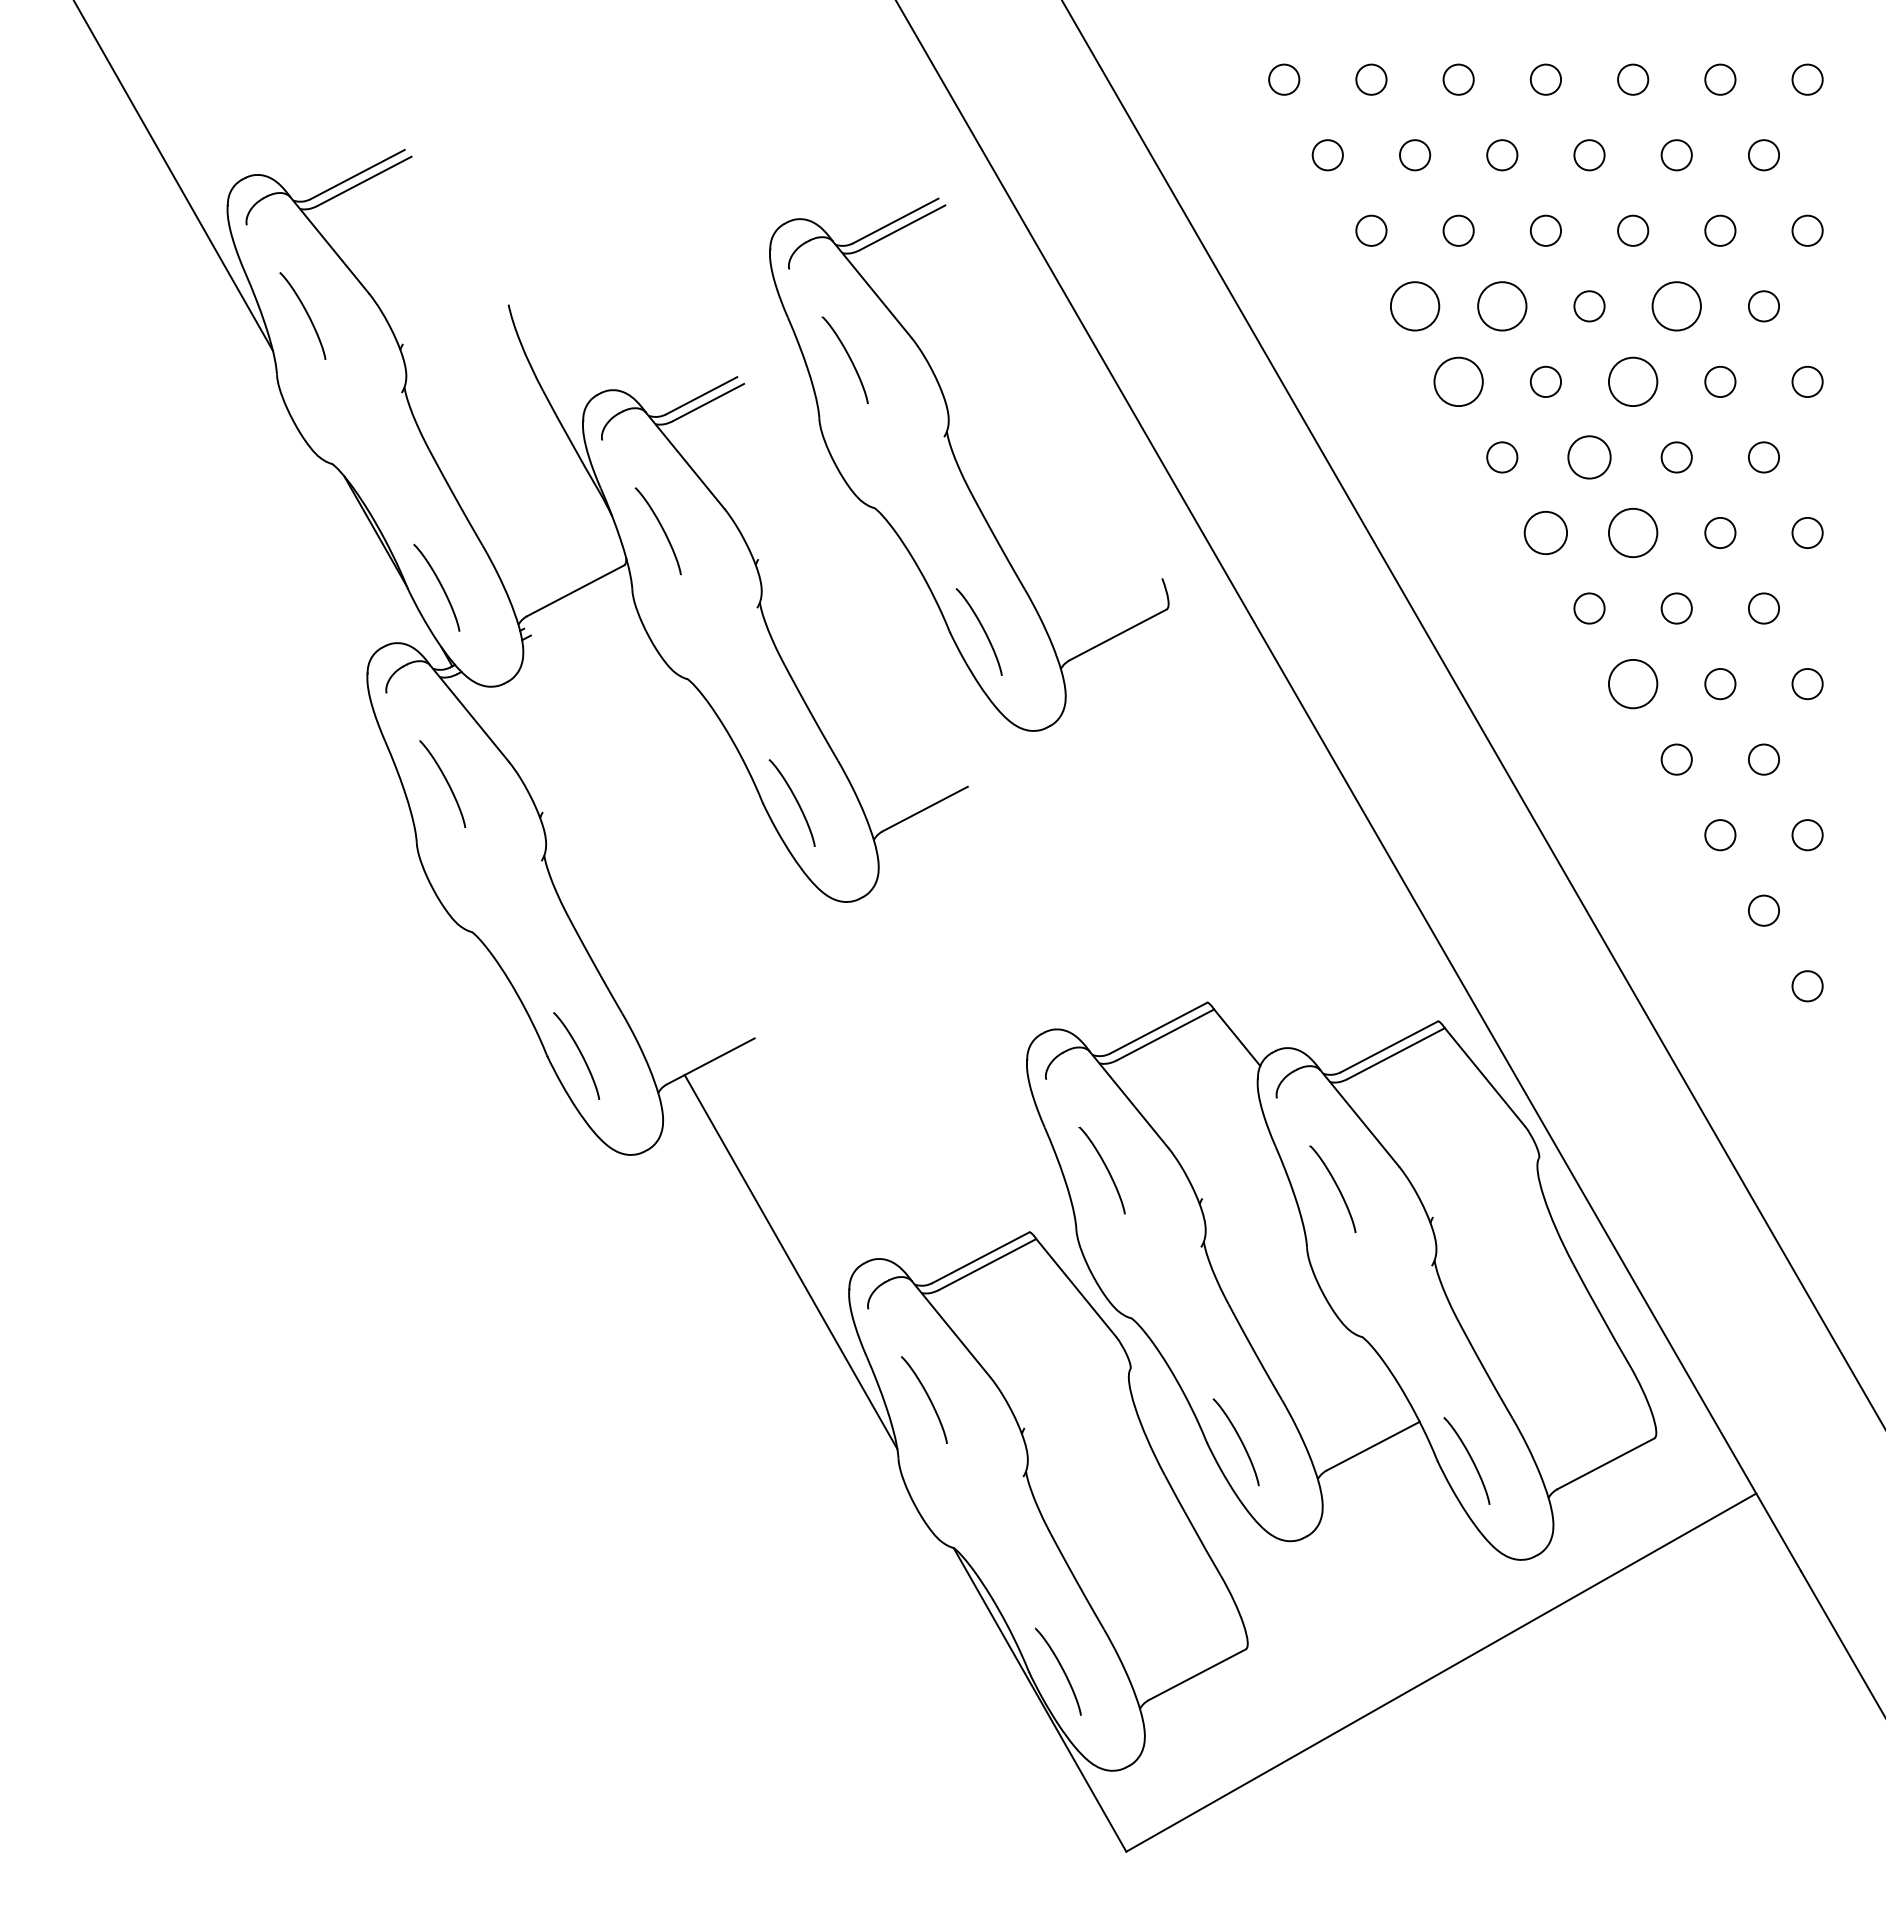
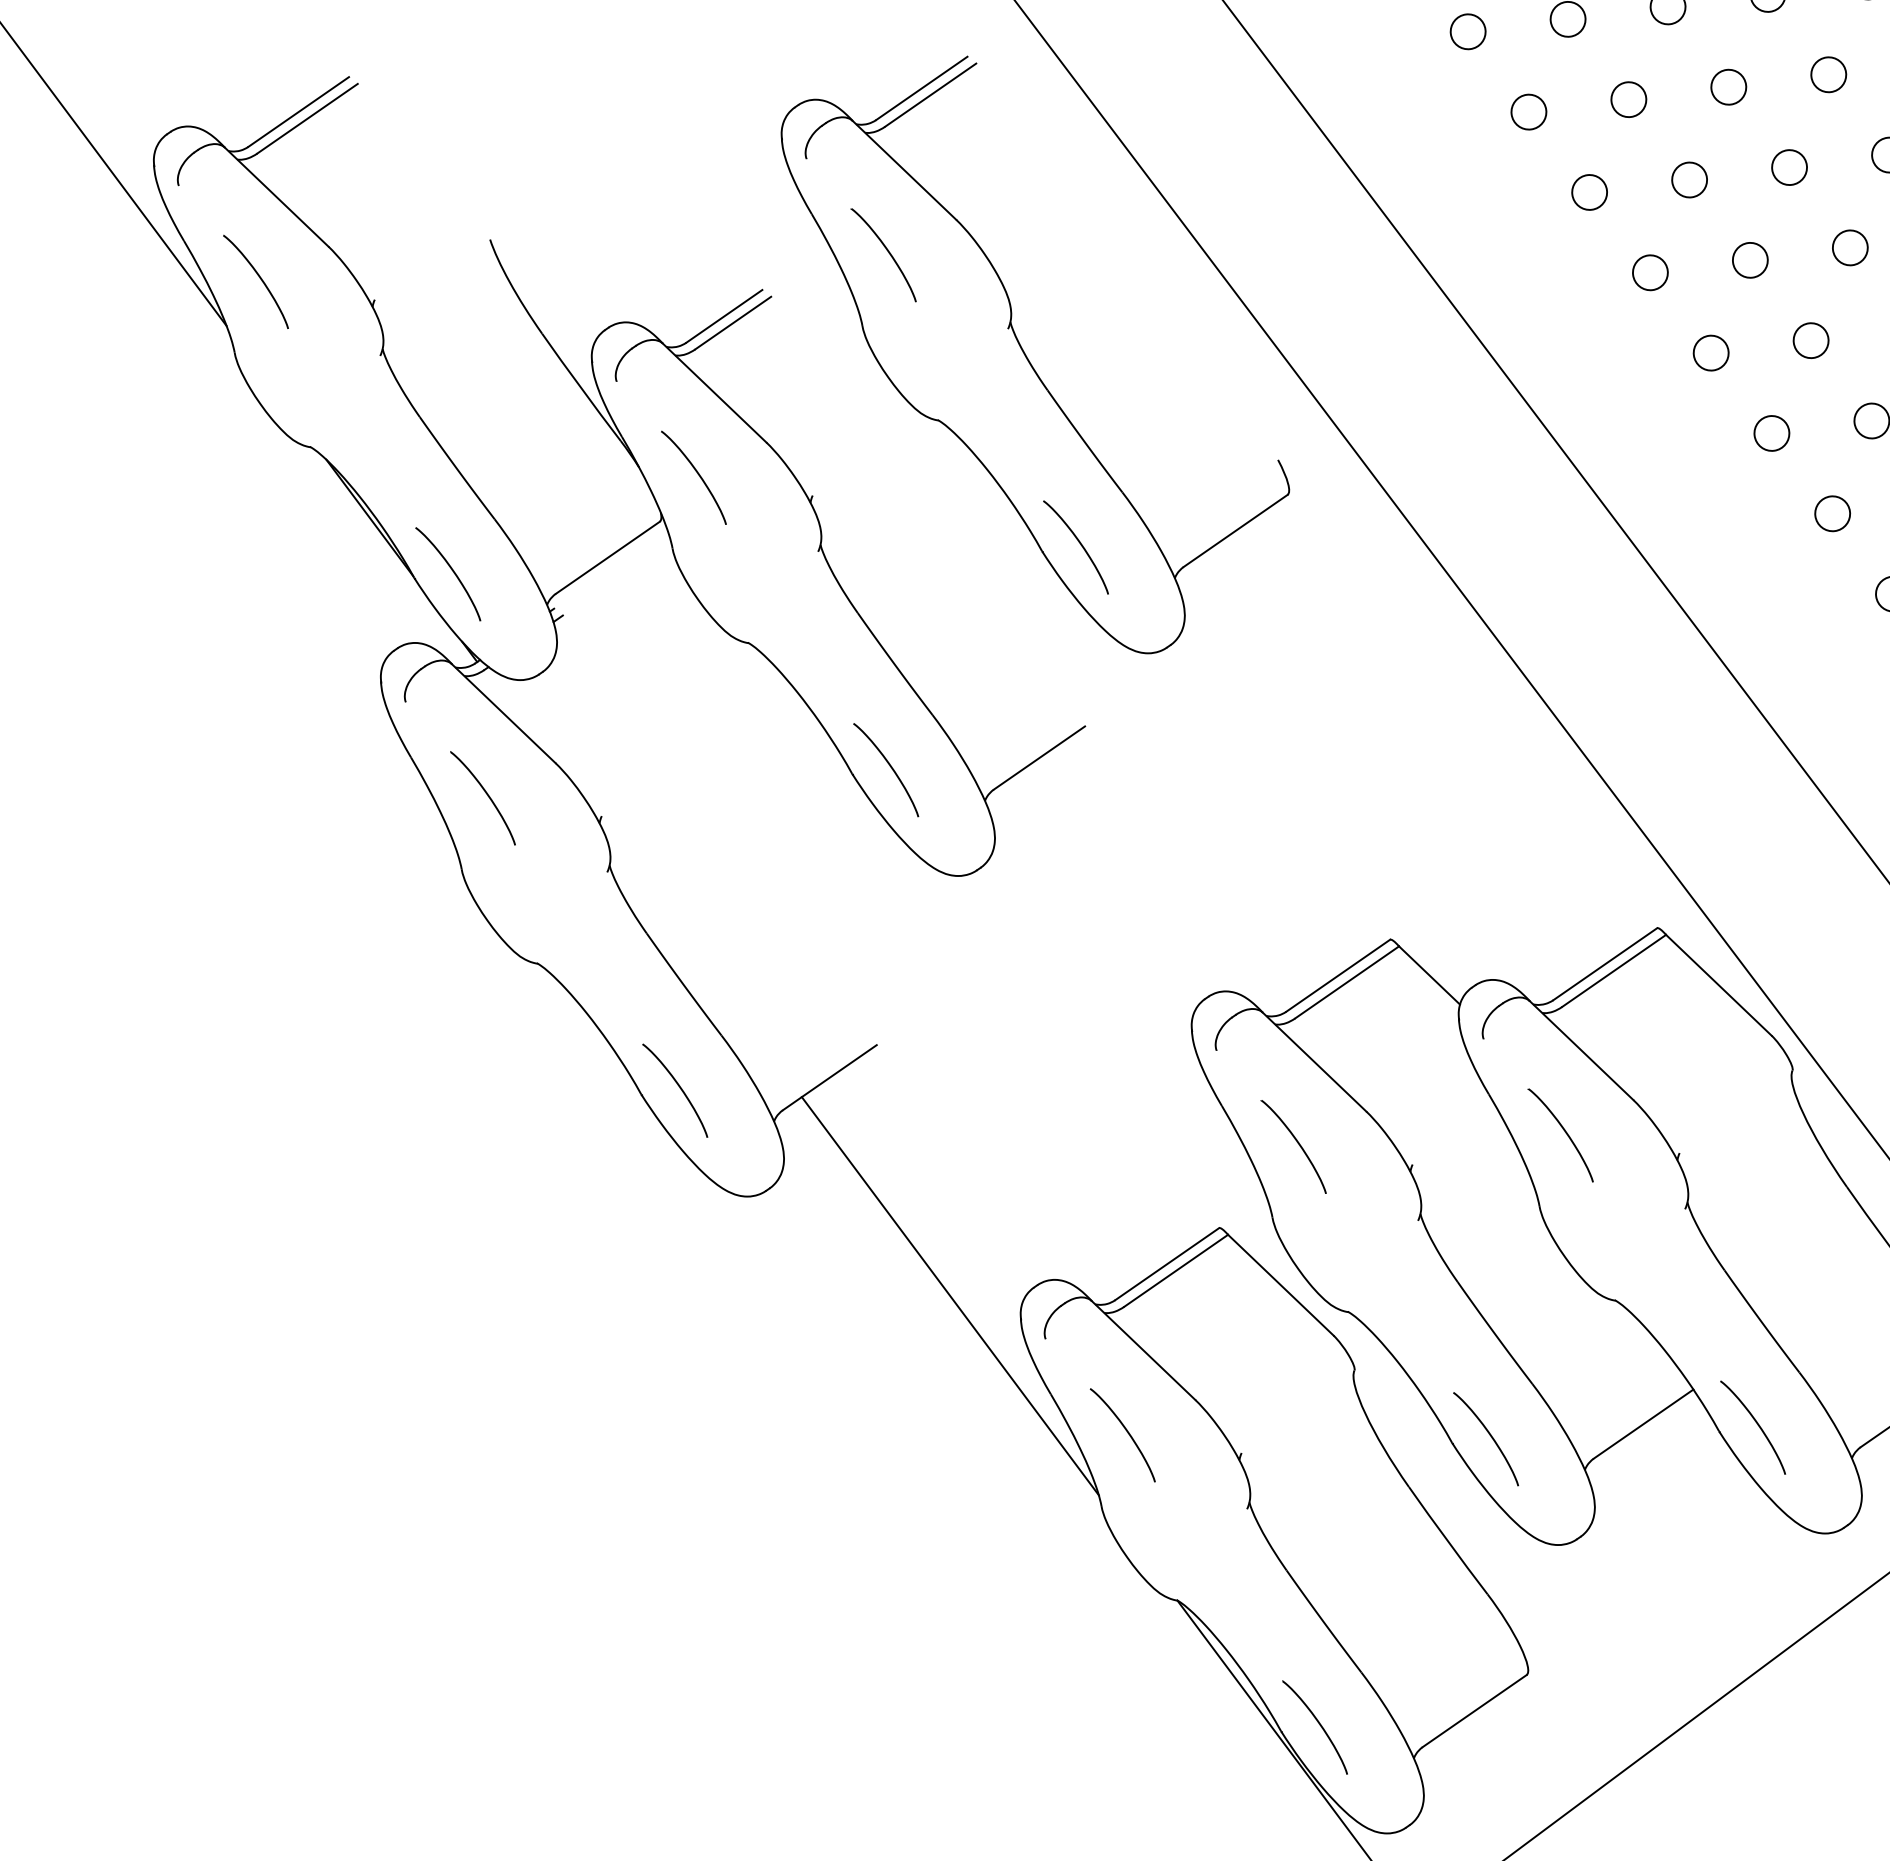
circle: (1414, 306) -> (1528, 112), size x0.62
circle: (1502, 306) -> (1629, 99), size x0.62
circle: (1676, 306) -> (1828, 74), size x0.62
circle: (1458, 381) -> (1589, 192), size x0.62
circle: (1633, 381) -> (1789, 167), size x0.62
circle: (1589, 457) -> (1750, 260), size x0.71
circle: (1545, 532) -> (1710, 352), size x0.71
circle: (1633, 532) -> (1811, 340), size x0.62
circle: (1633, 683) -> (1833, 513), size x0.62

